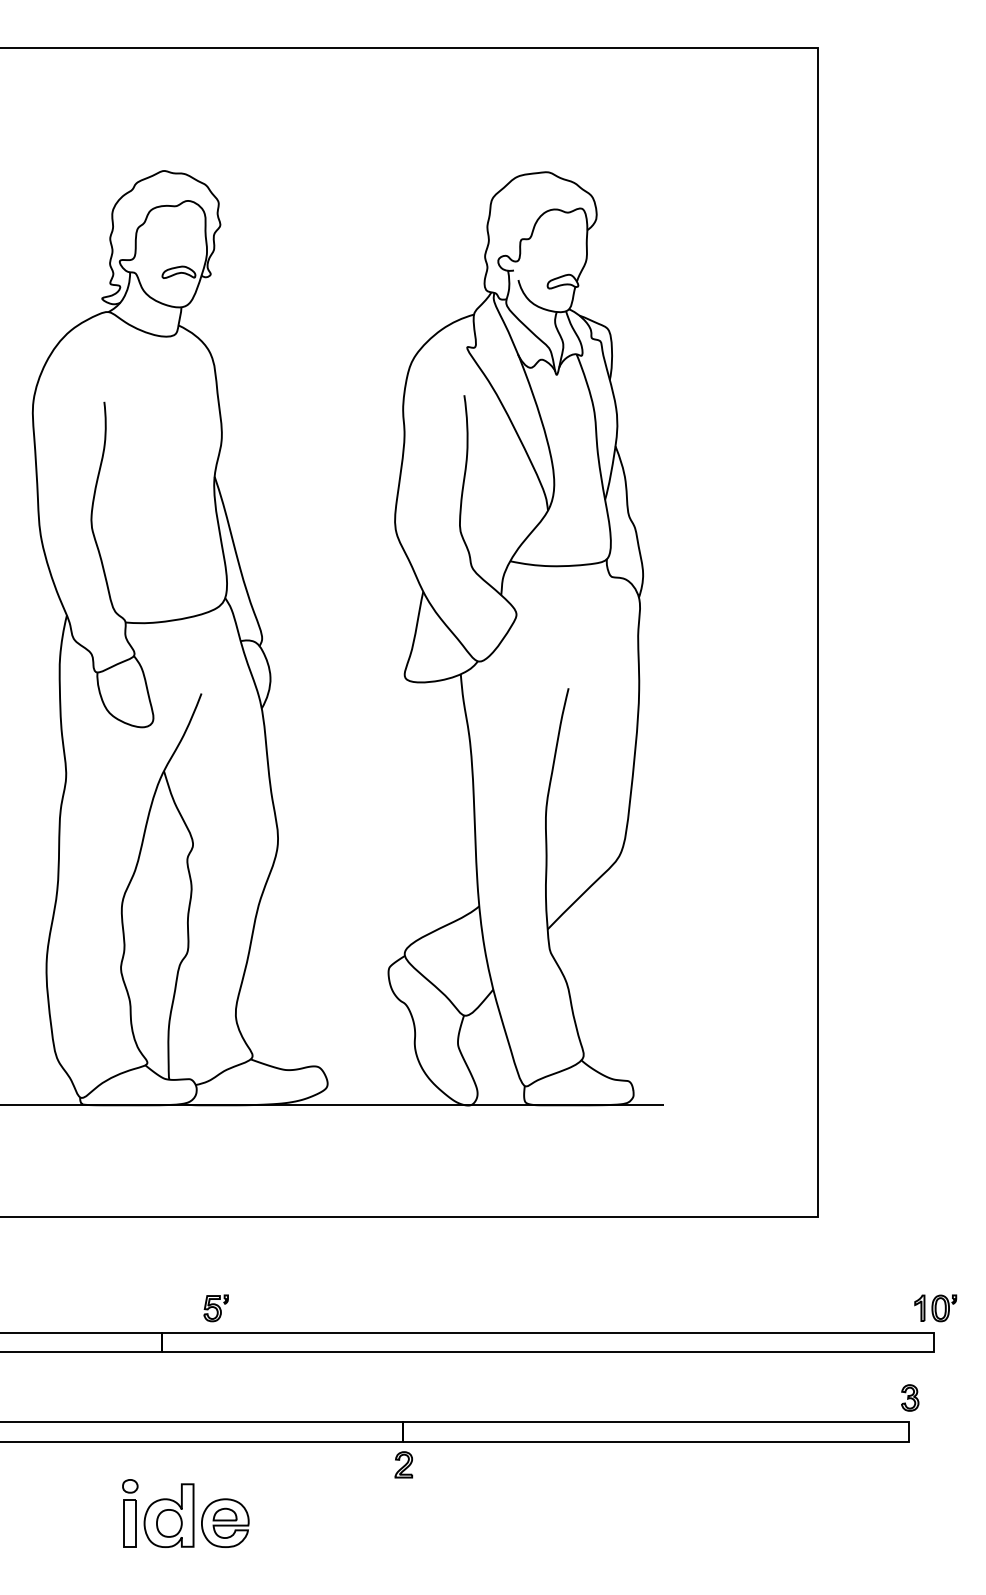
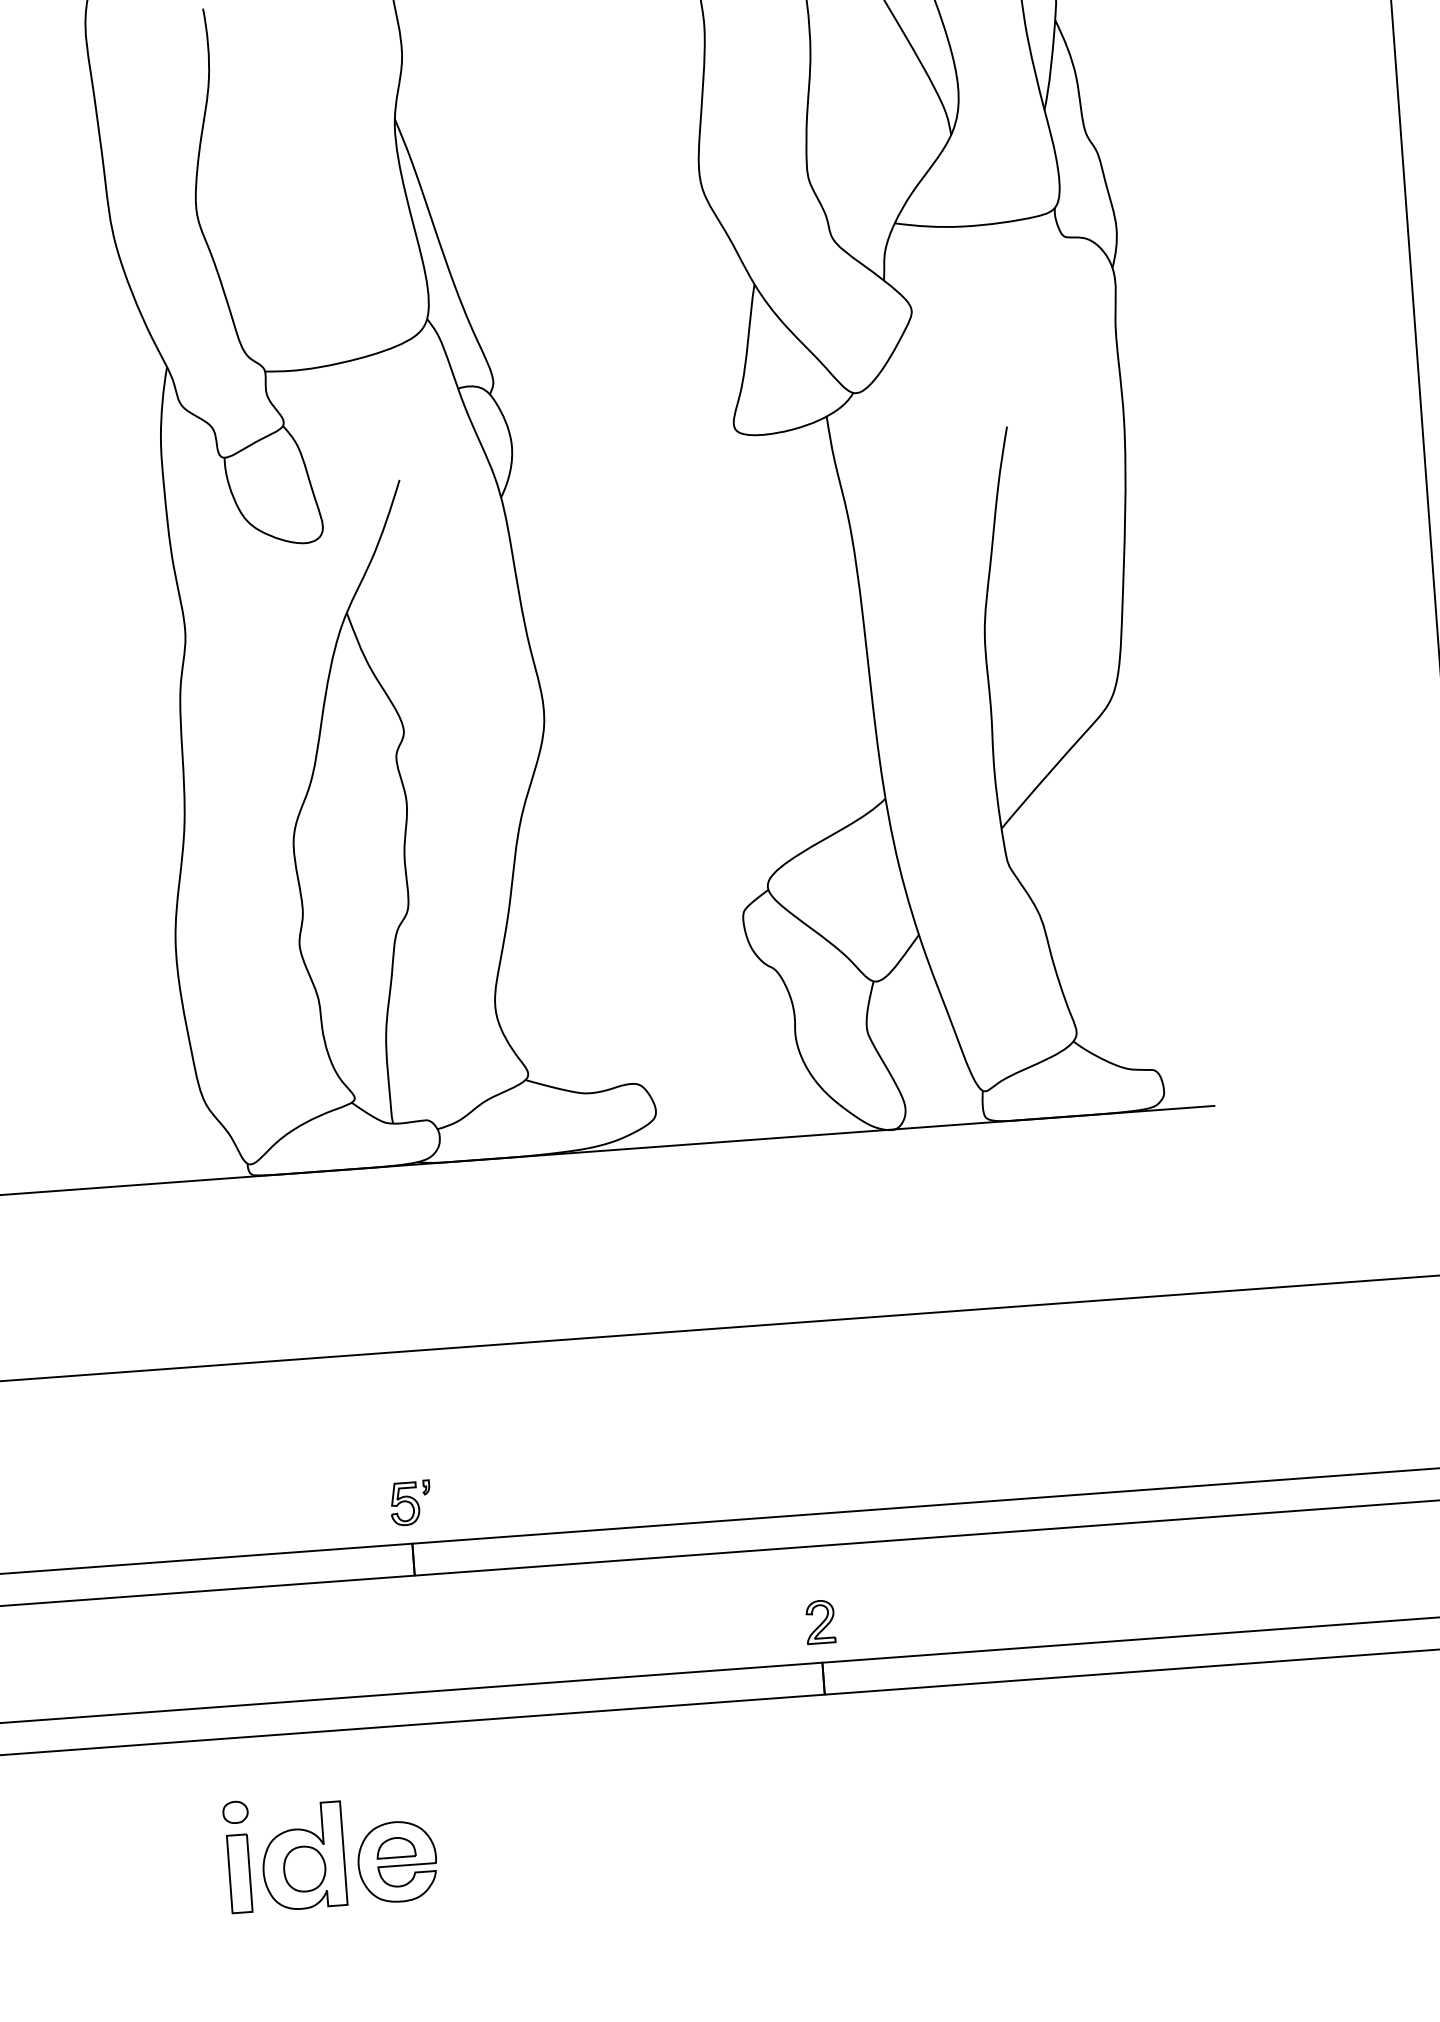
part: (215, 1308) -> (409, 1503), moved
part: (403, 1464) -> (819, 1621), moved
part: (185, 1513) -> (330, 1850), moved

